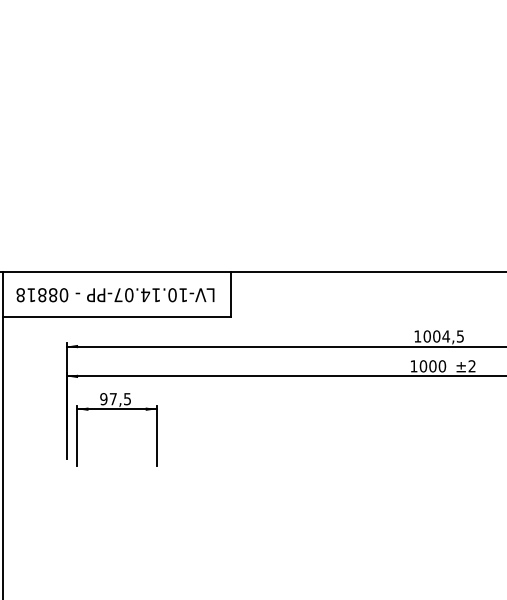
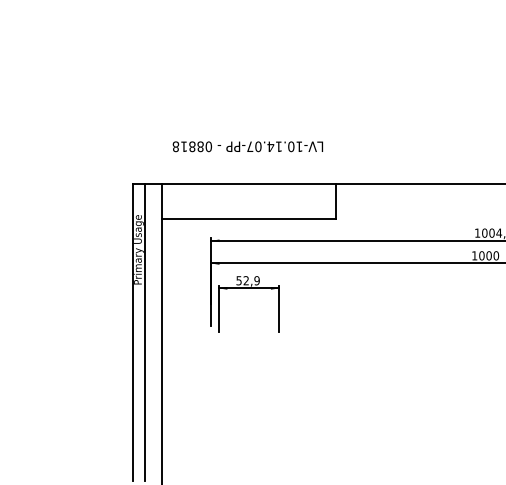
text: (114, 294) -> (247, 146), moved
text: (114, 398) -> (247, 280), 97,5 -> 52,9

